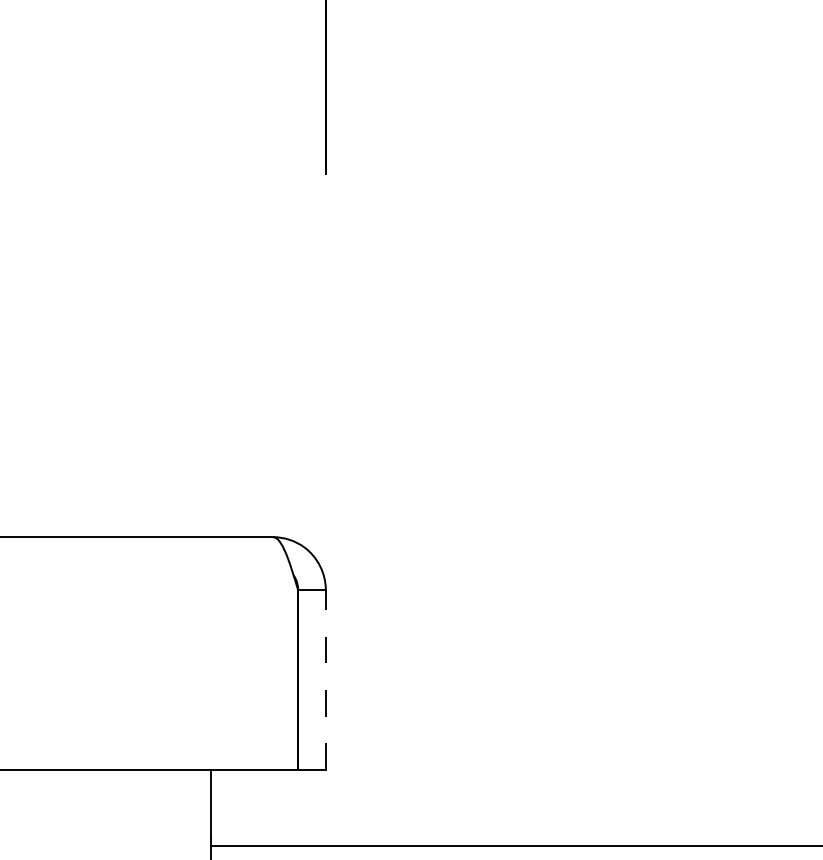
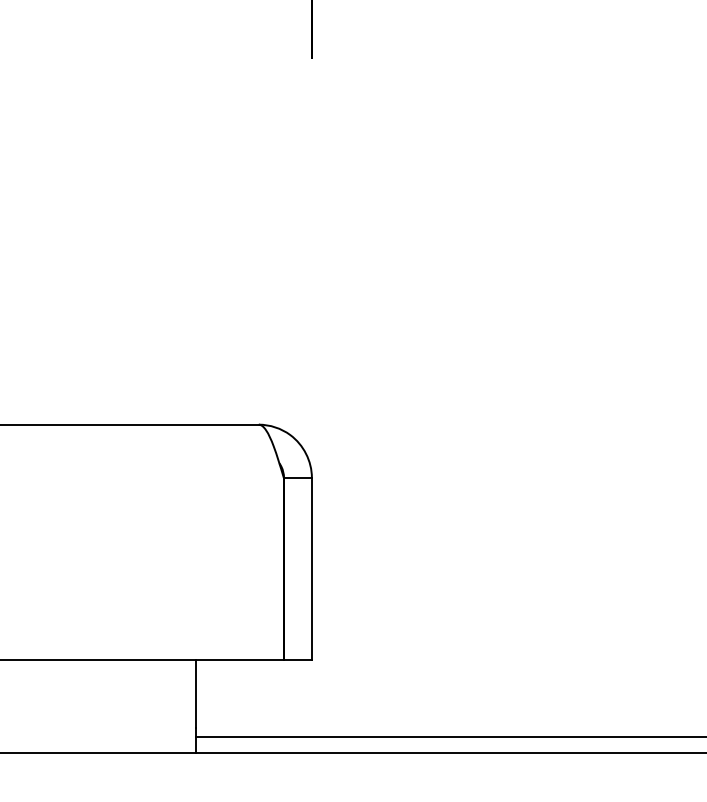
line: (325, 679) -> (311, 568), dashed -> solid

